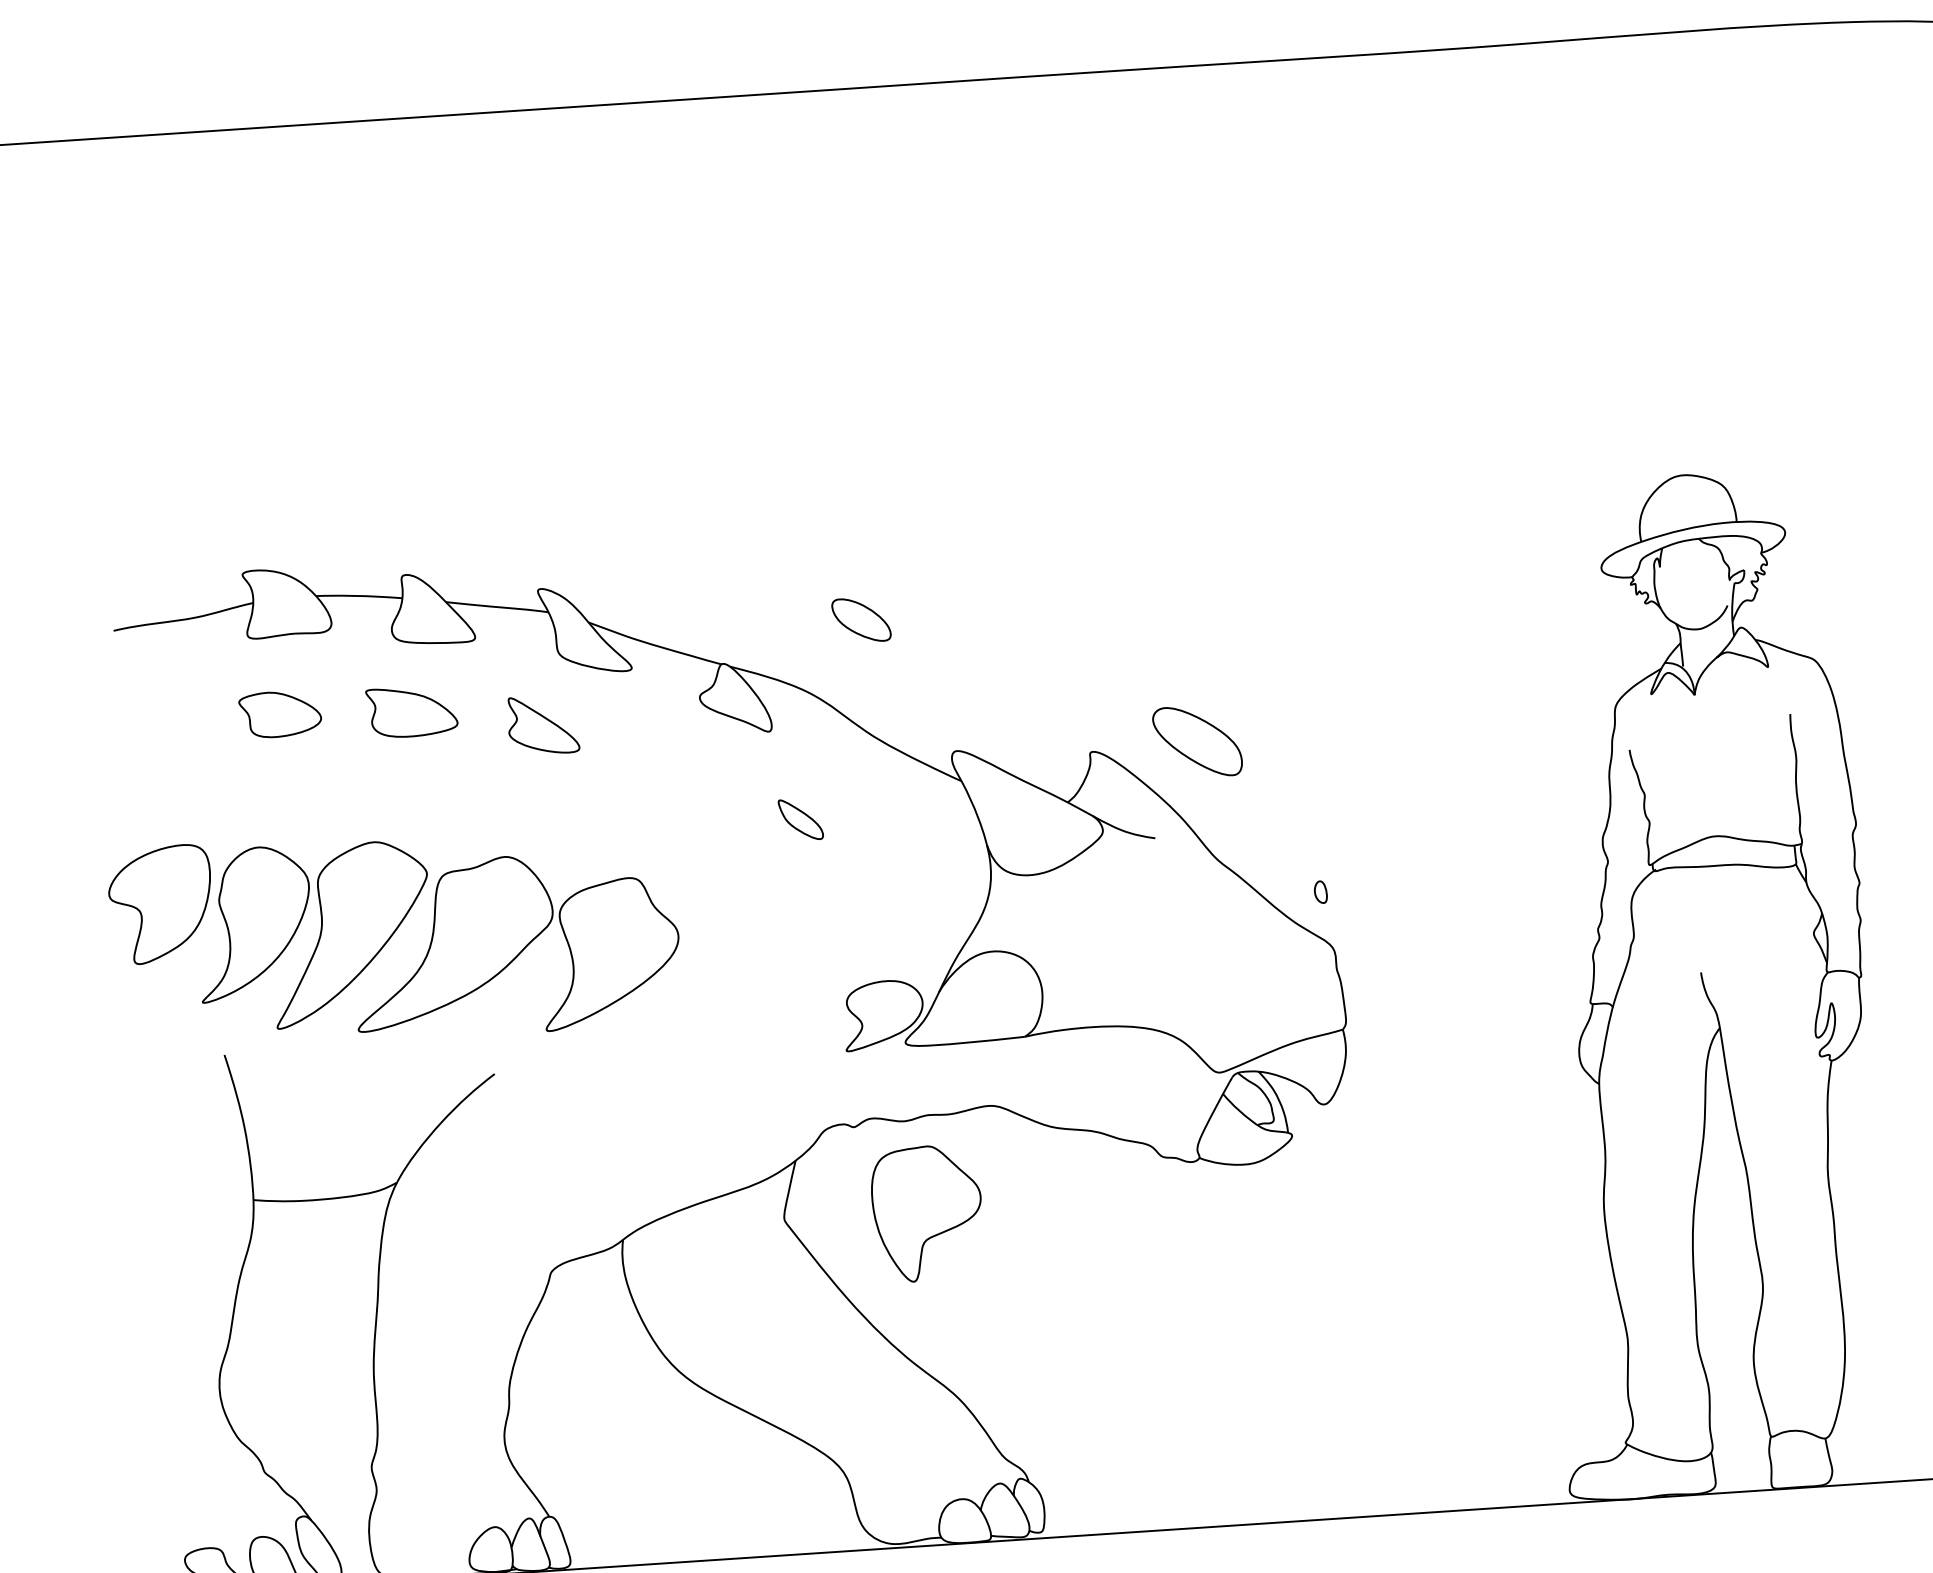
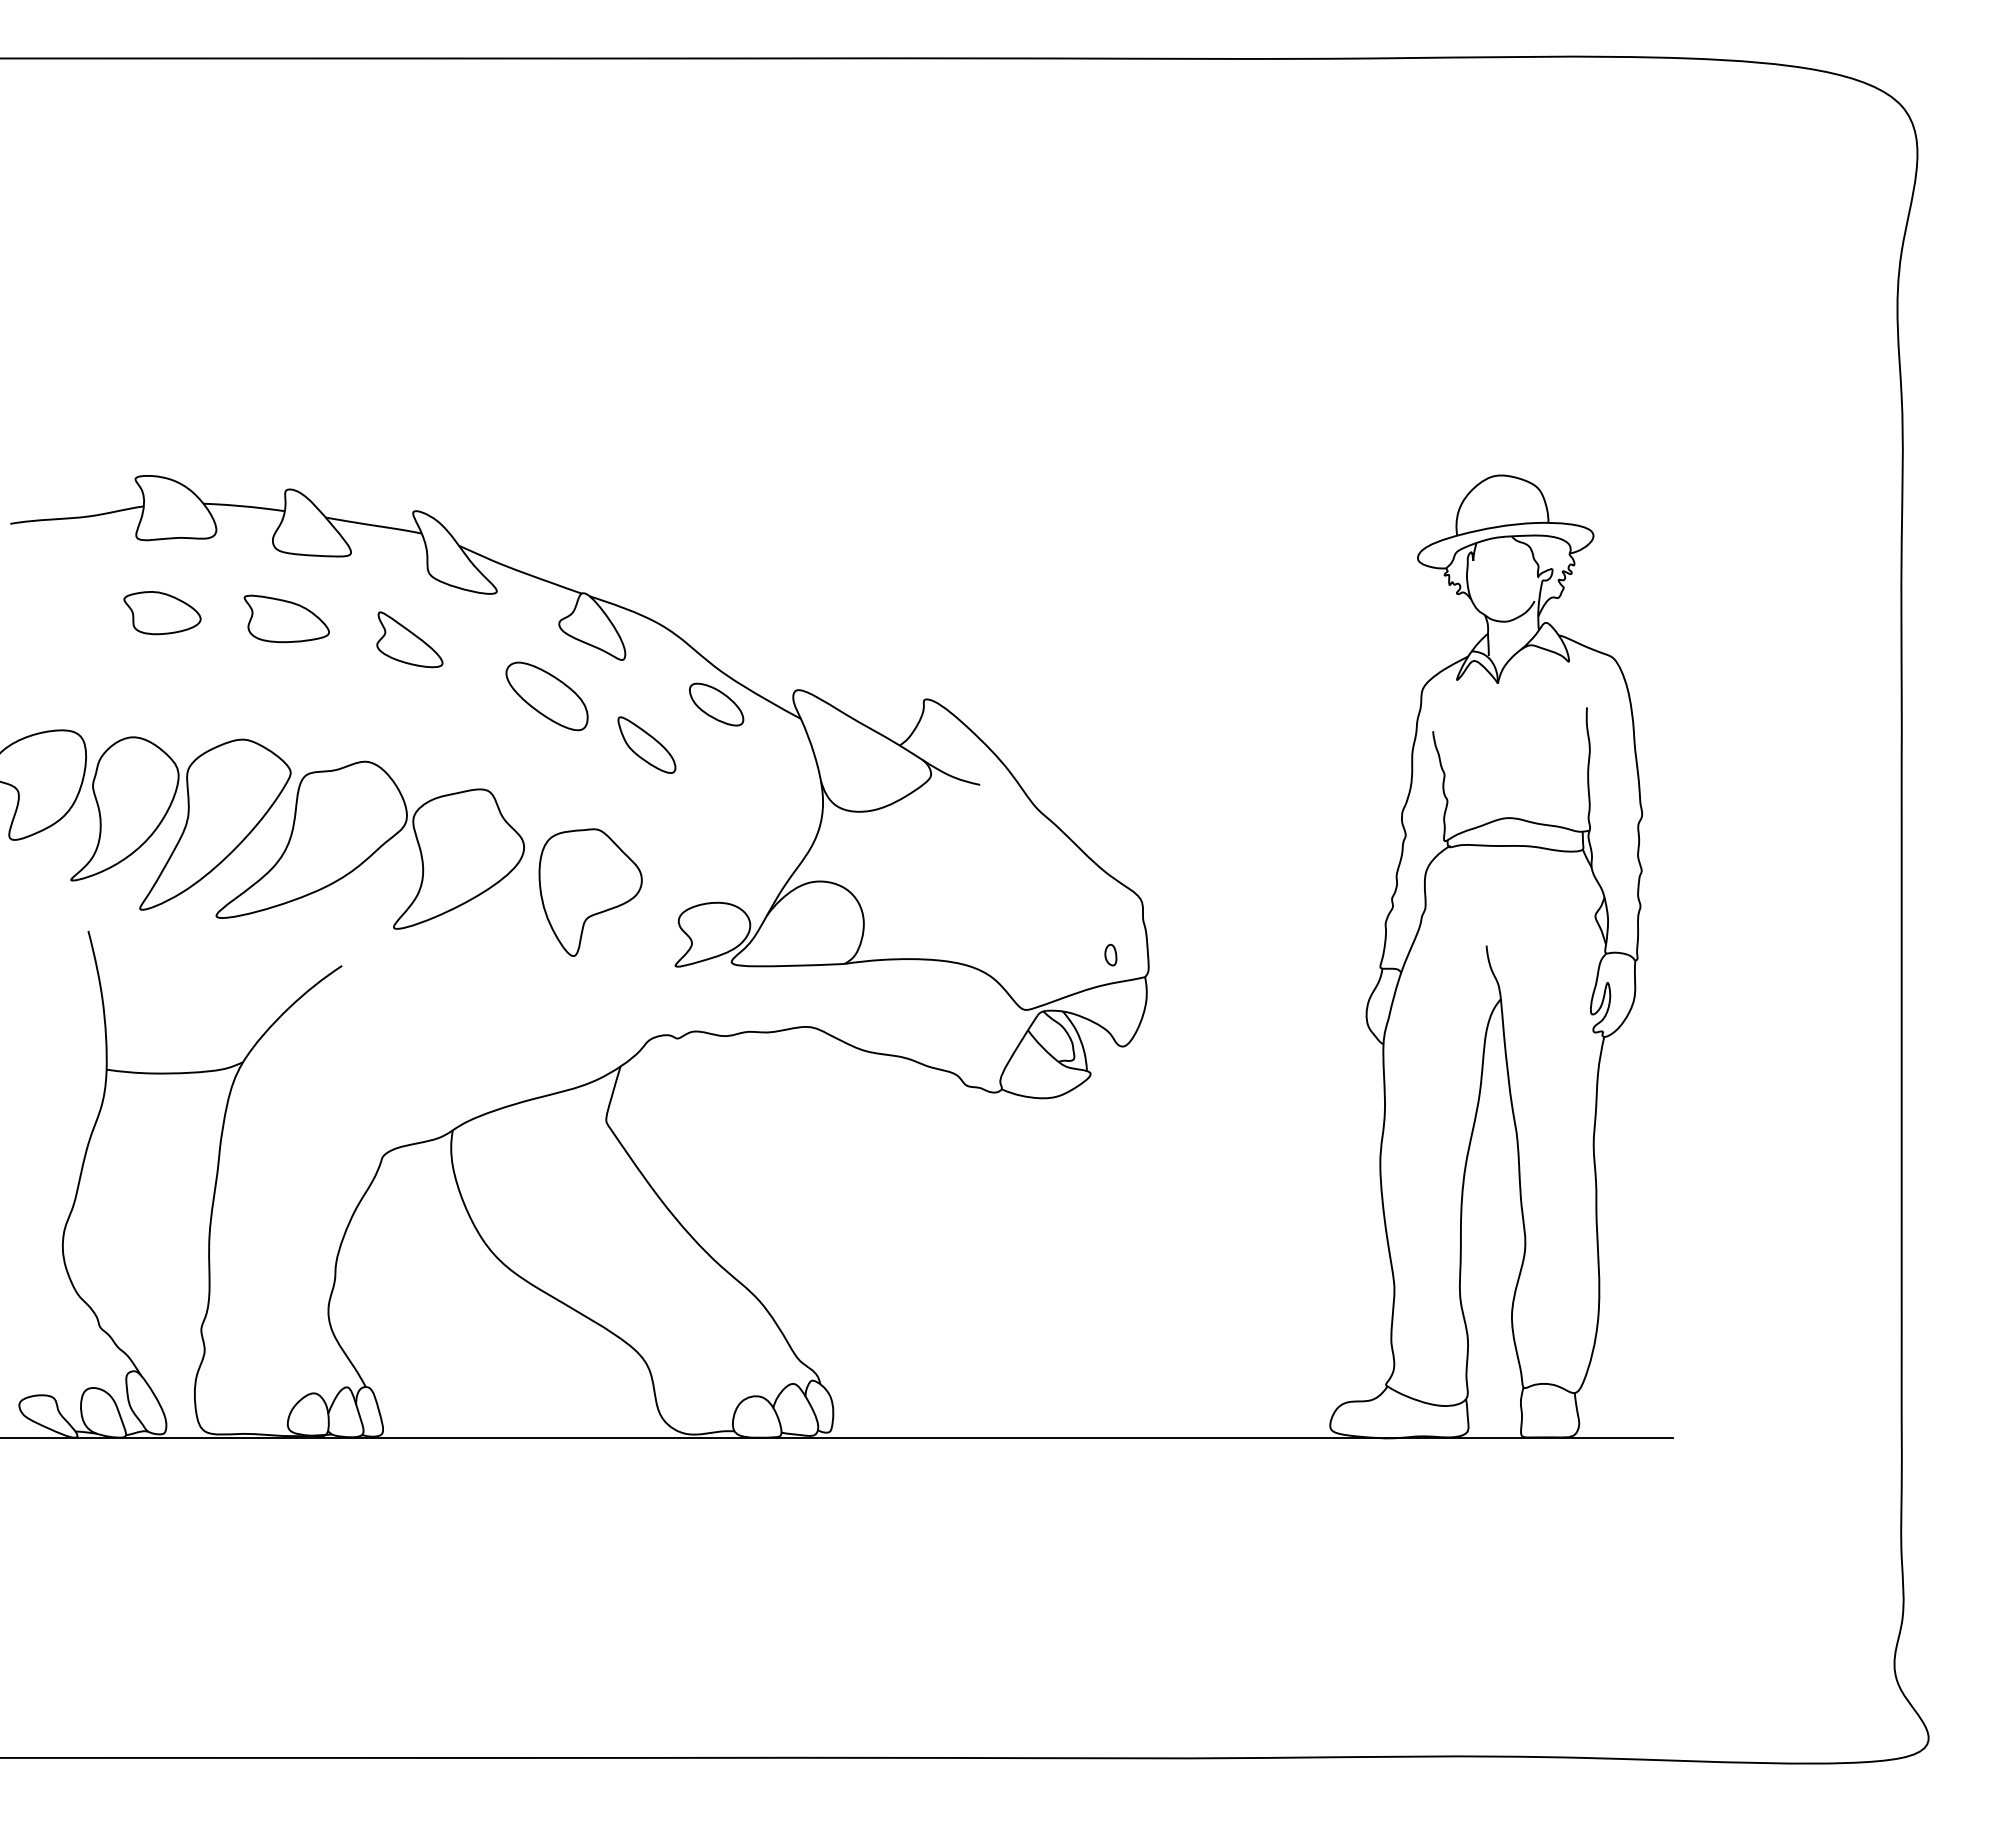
part: (861, 620) -> (716, 704), moved
part: (1196, 741) -> (546, 696), moved
part: (800, 819) -> (646, 744), size x1.43
part: (1320, 891) -> (1110, 954), moved
part: (927, 1213) -> (590, 892), moved

